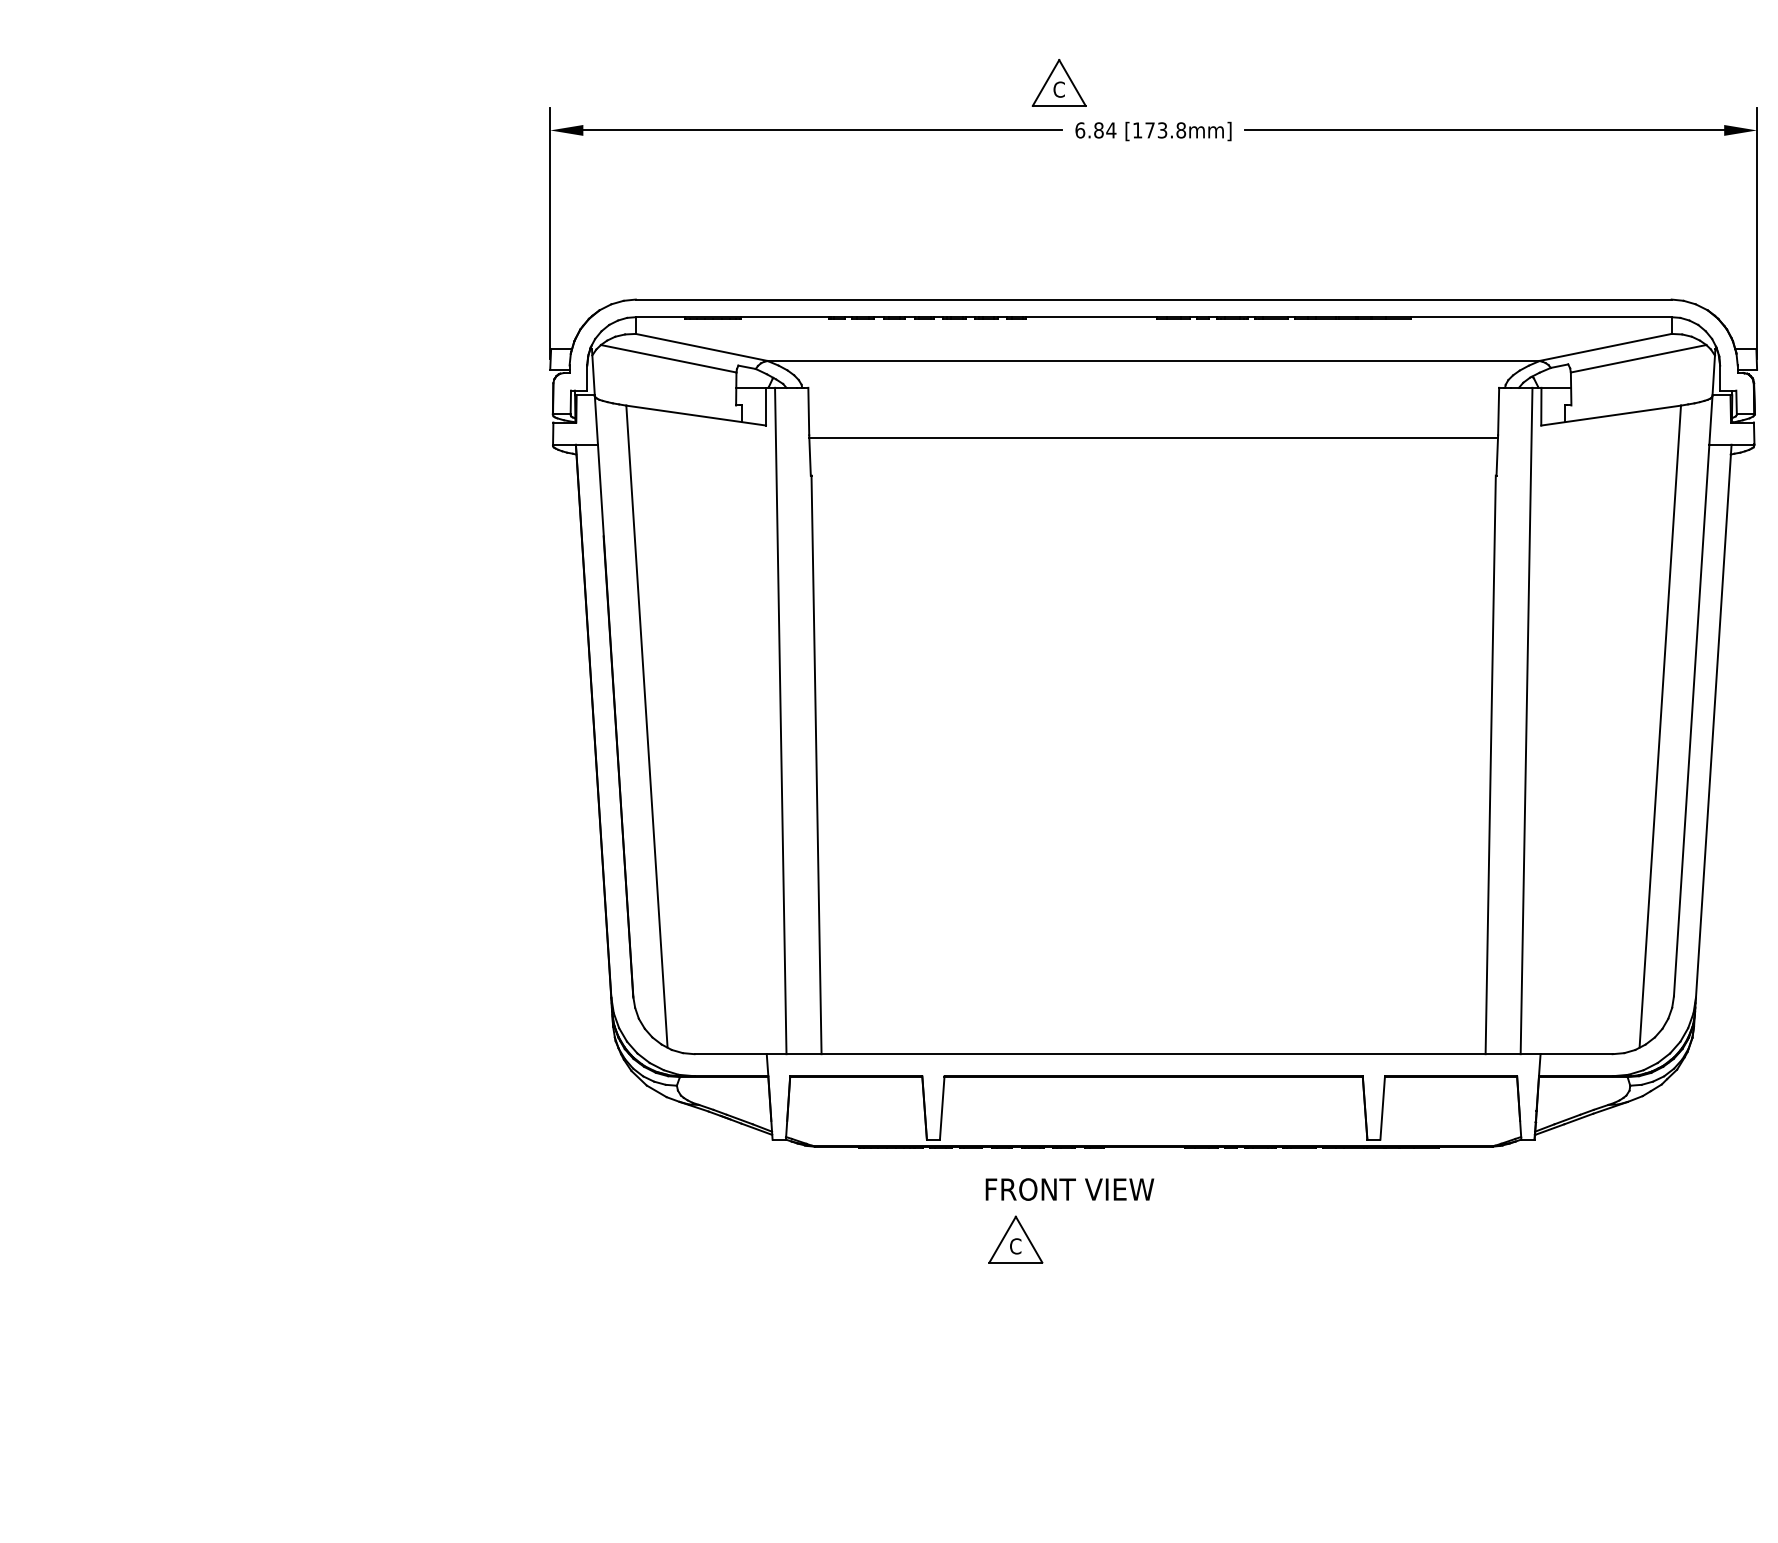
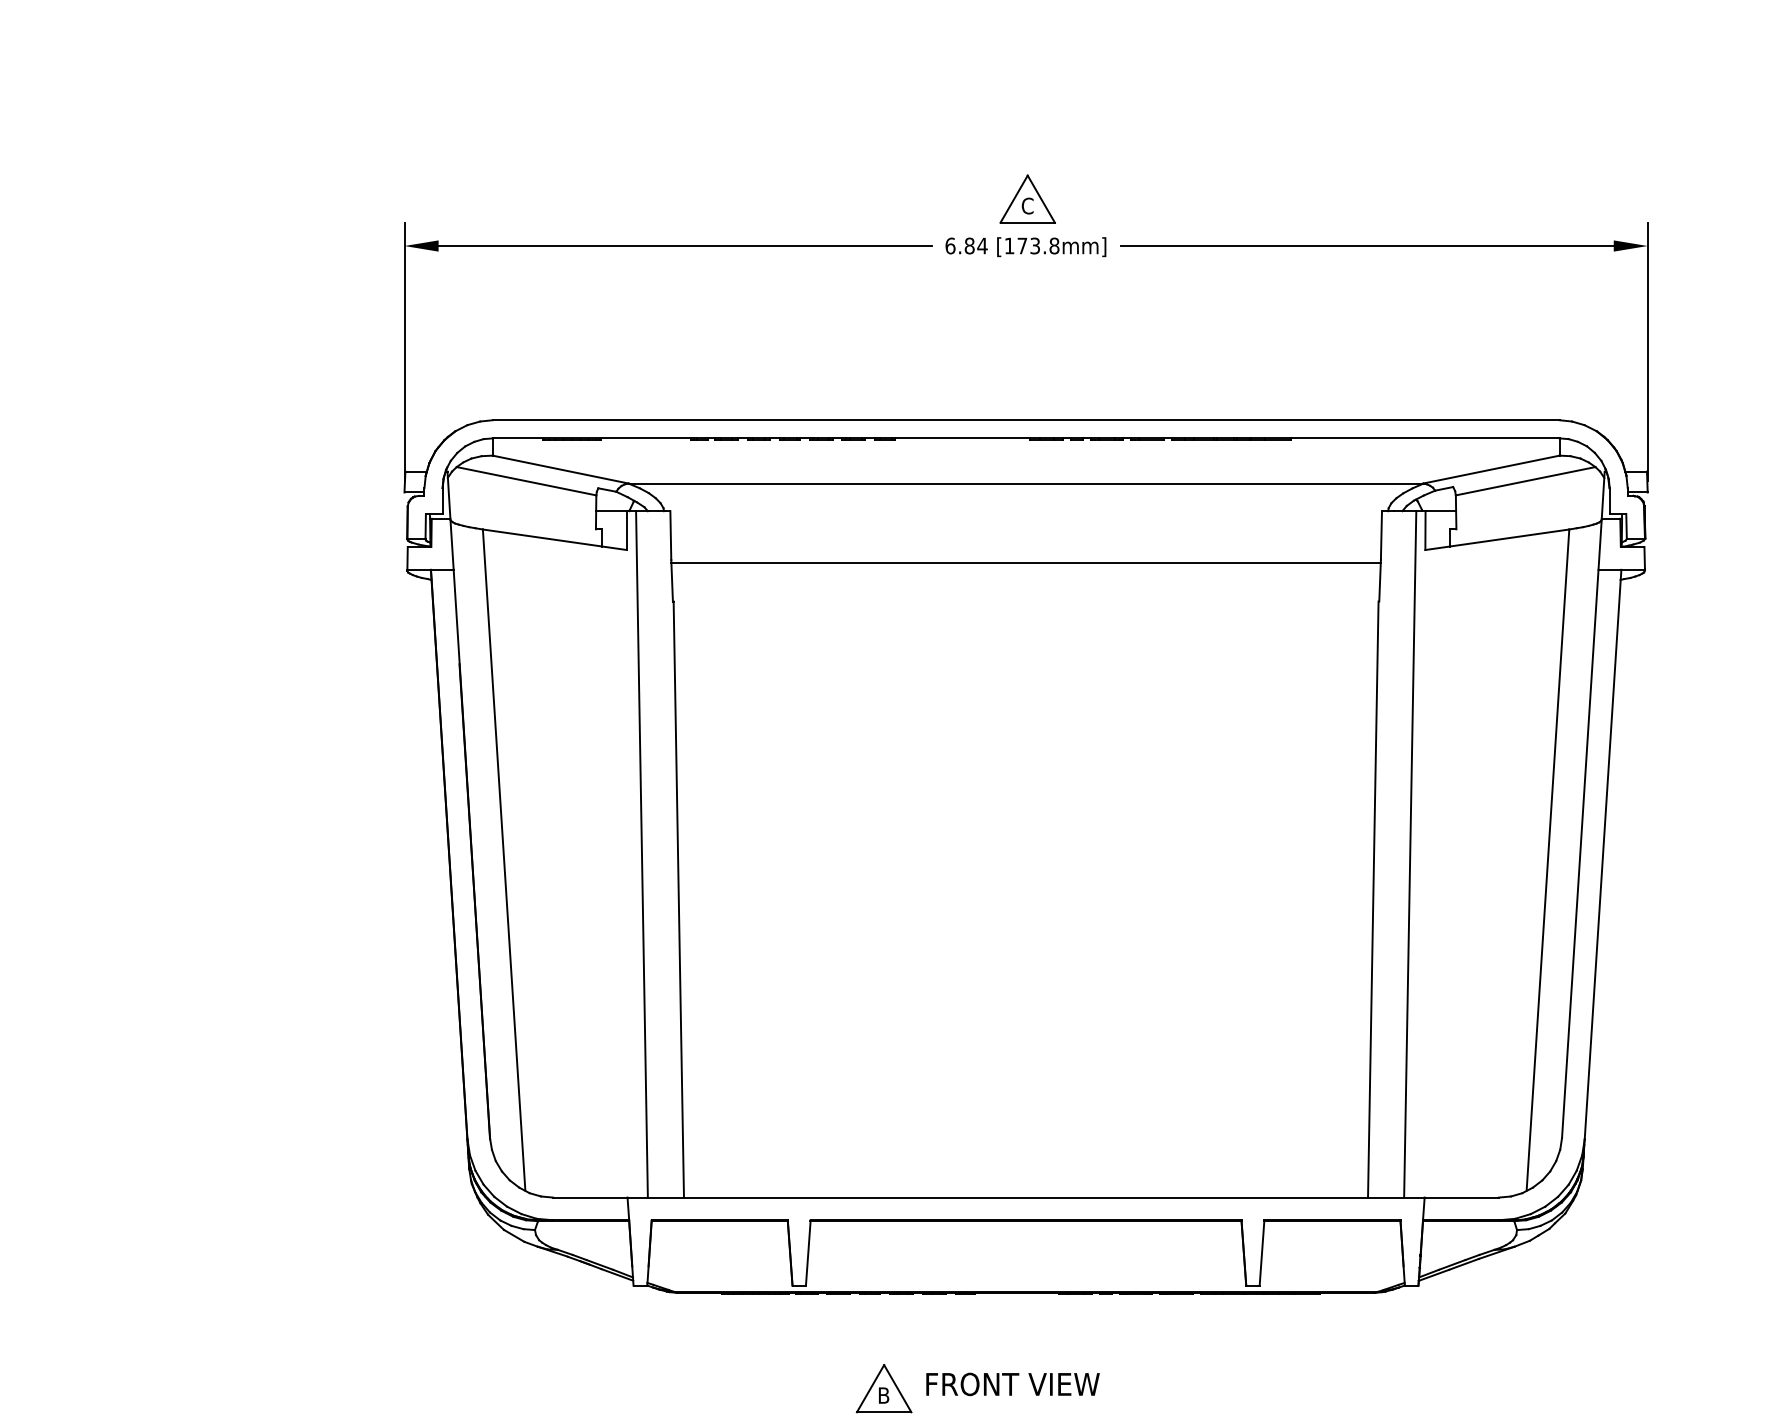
part: (1058, 82) -> (1026, 198), moved
text: (1069, 1189) -> (1012, 1384), moved
text: (1015, 1246) -> (883, 1395), C -> B

